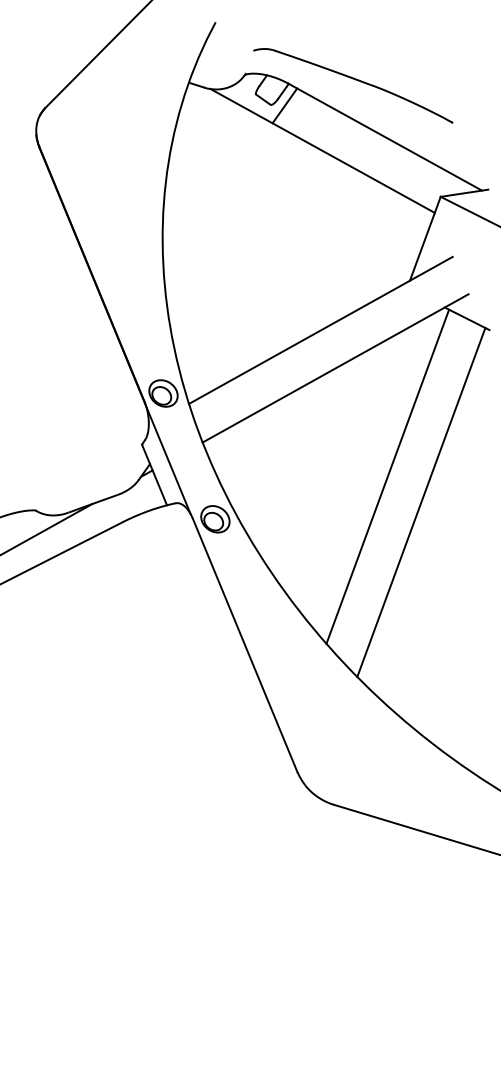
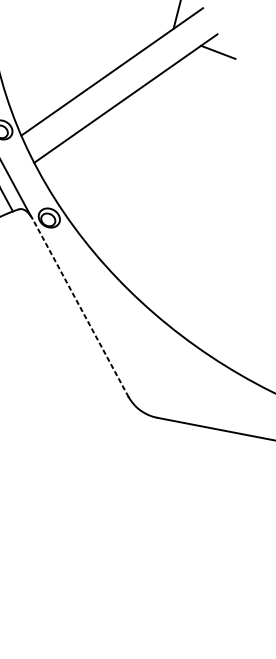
line: (387, 476) -> (171, 173), removed
line: (421, 502) -> (198, 190), removed
line: (245, 645) -> (80, 308), solid -> dashed

